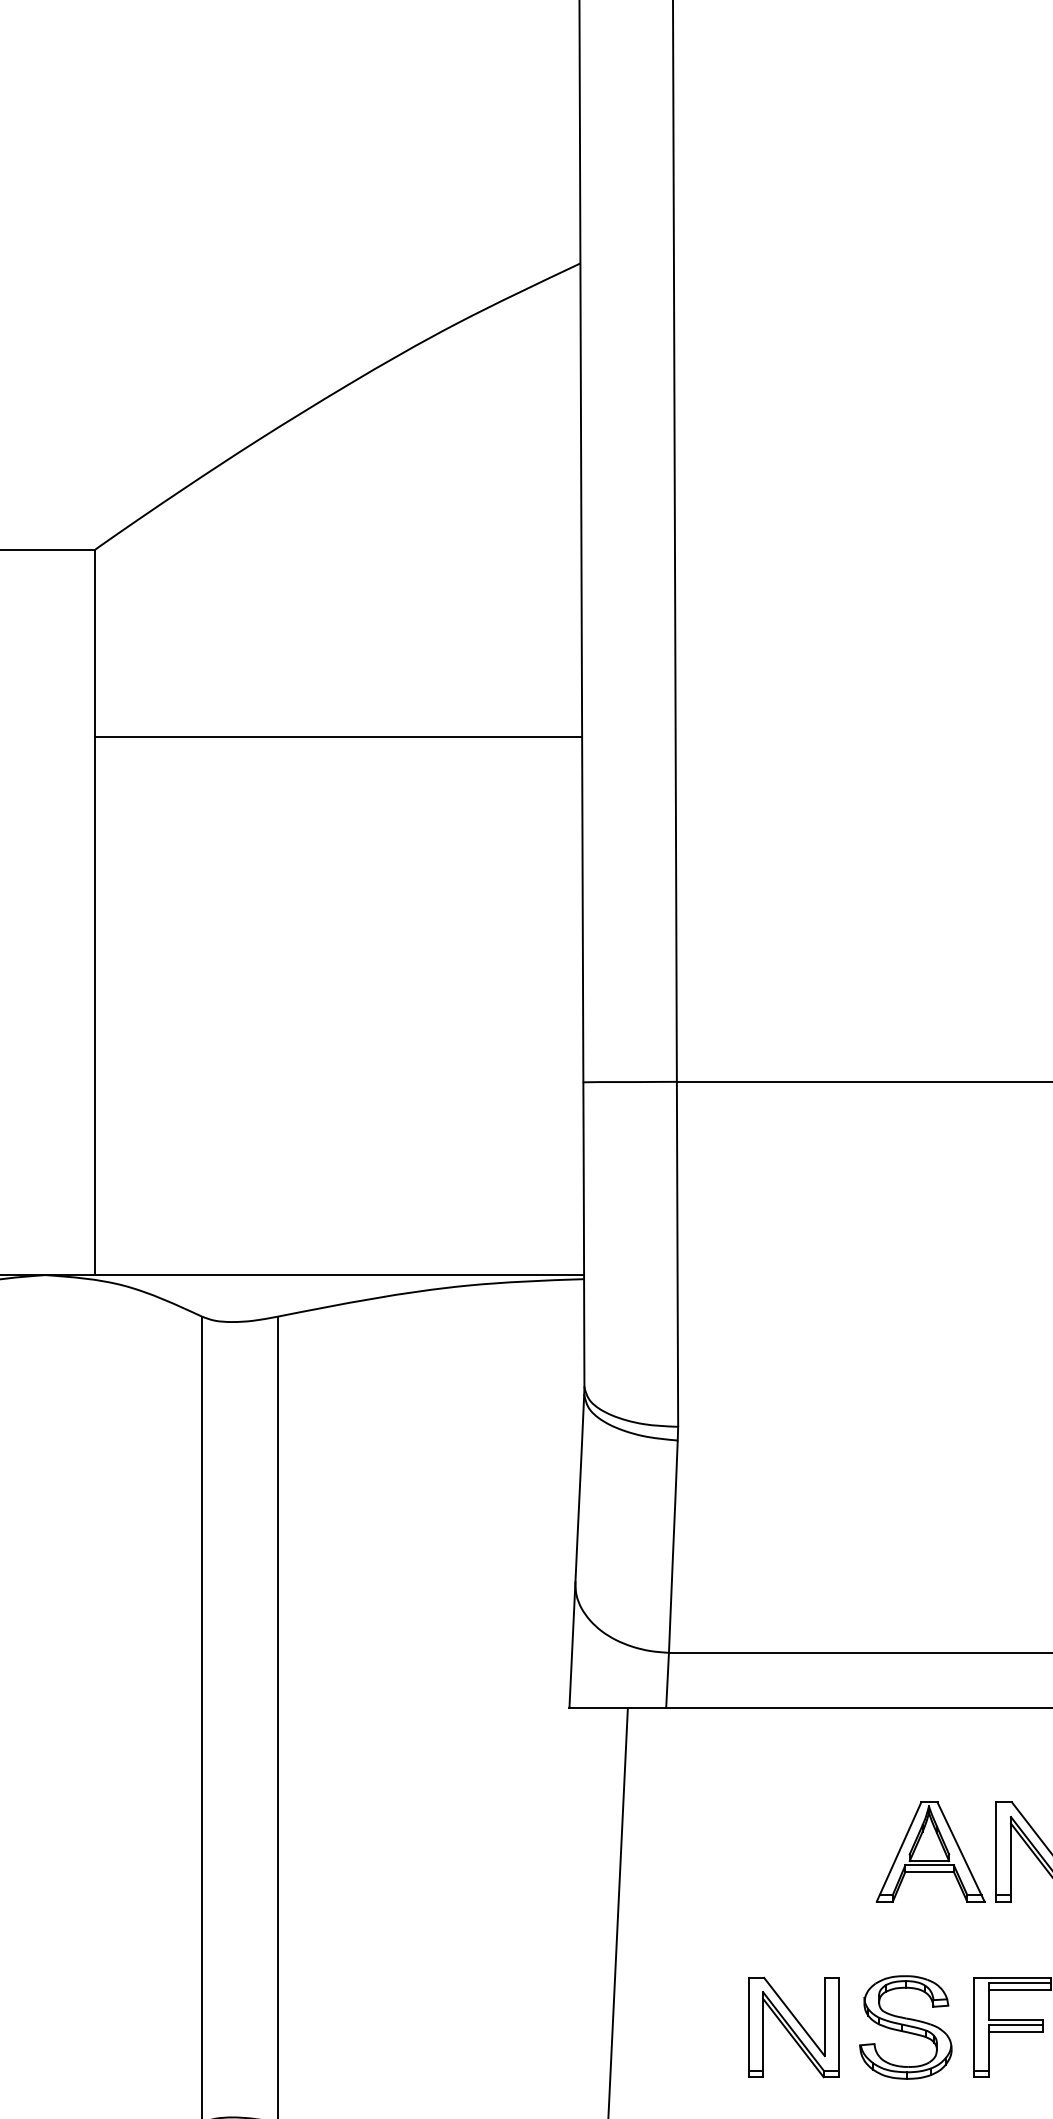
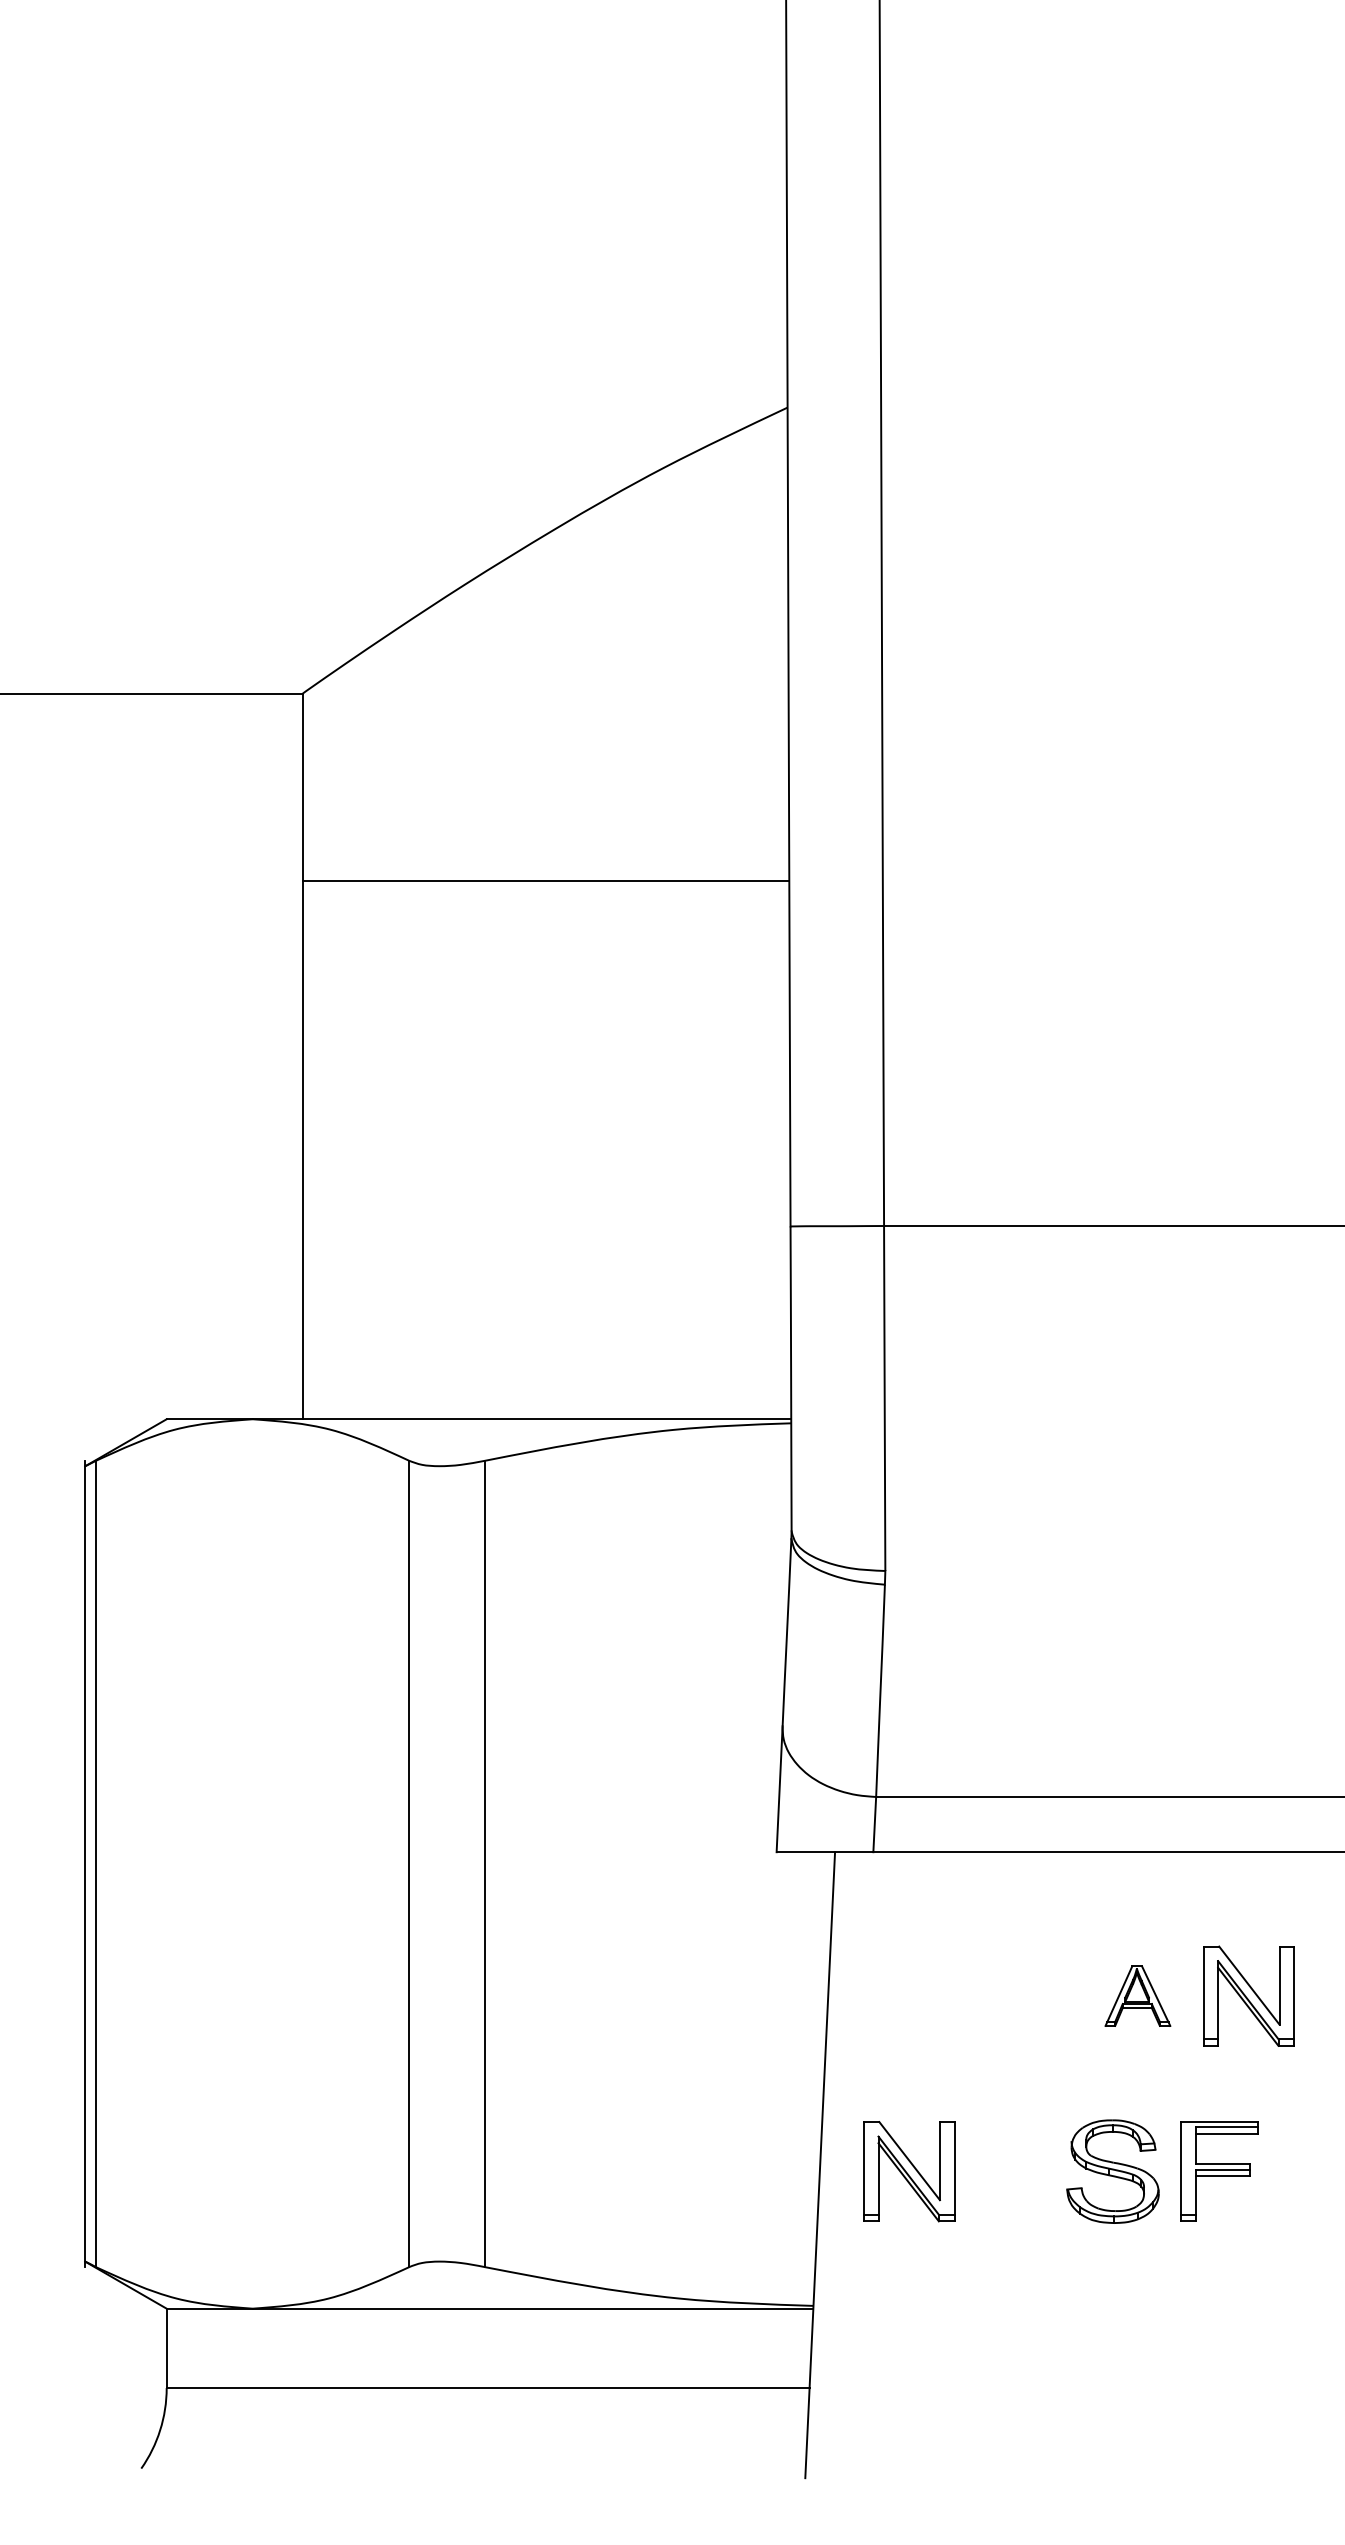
part: (930, 1851) -> (1137, 1995), size x0.6
part: (794, 2027) -> (909, 2171), moved

